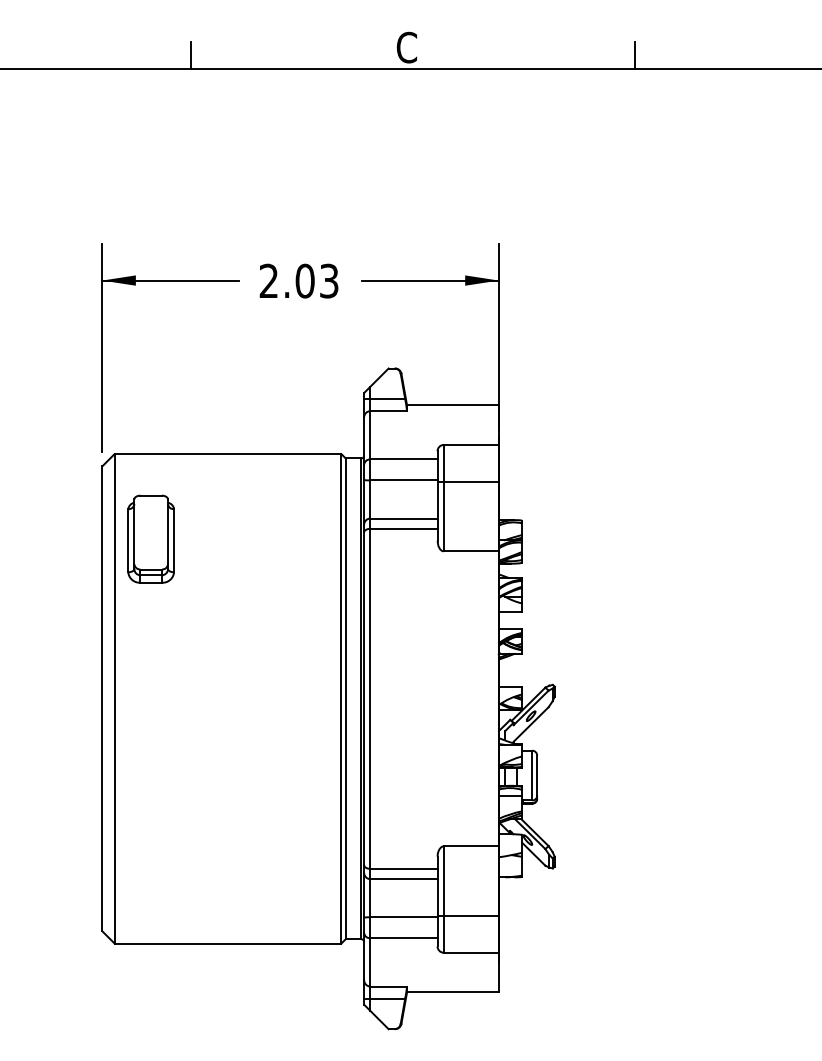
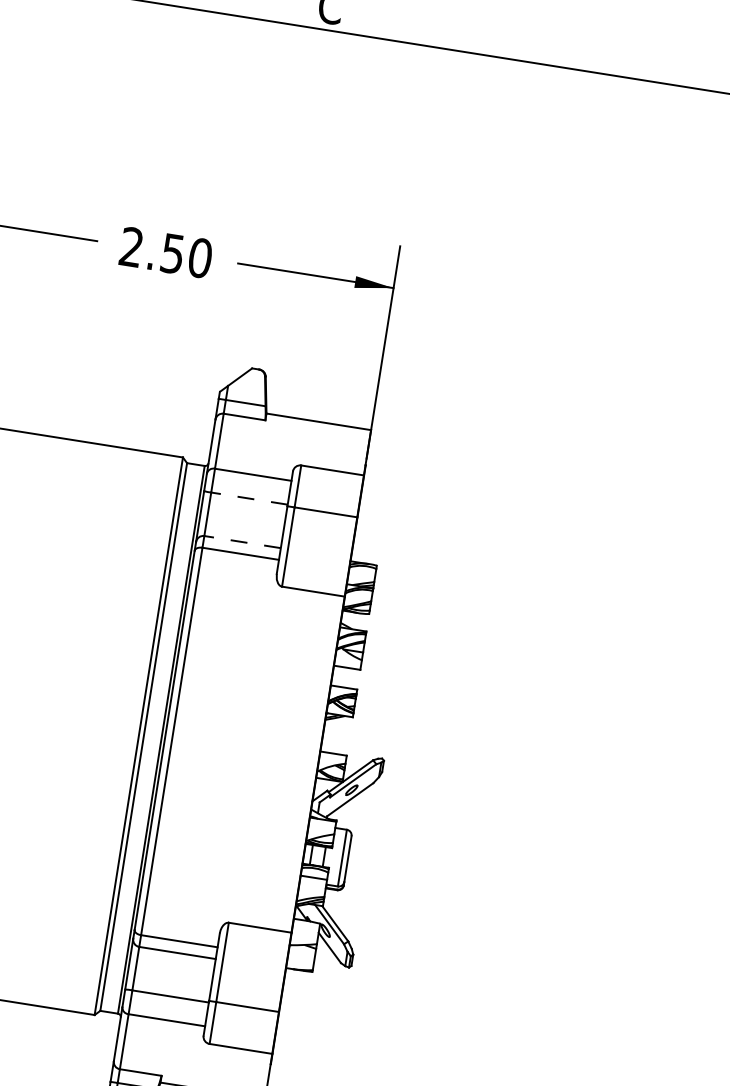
line: (634, 54) -> (588, 55), removed
text: (316, 280) -> (185, 255), 2.03 -> 2.50
line: (403, 480) -> (248, 498), solid -> dashed
line: (403, 518) -> (242, 541), solid -> dashed

